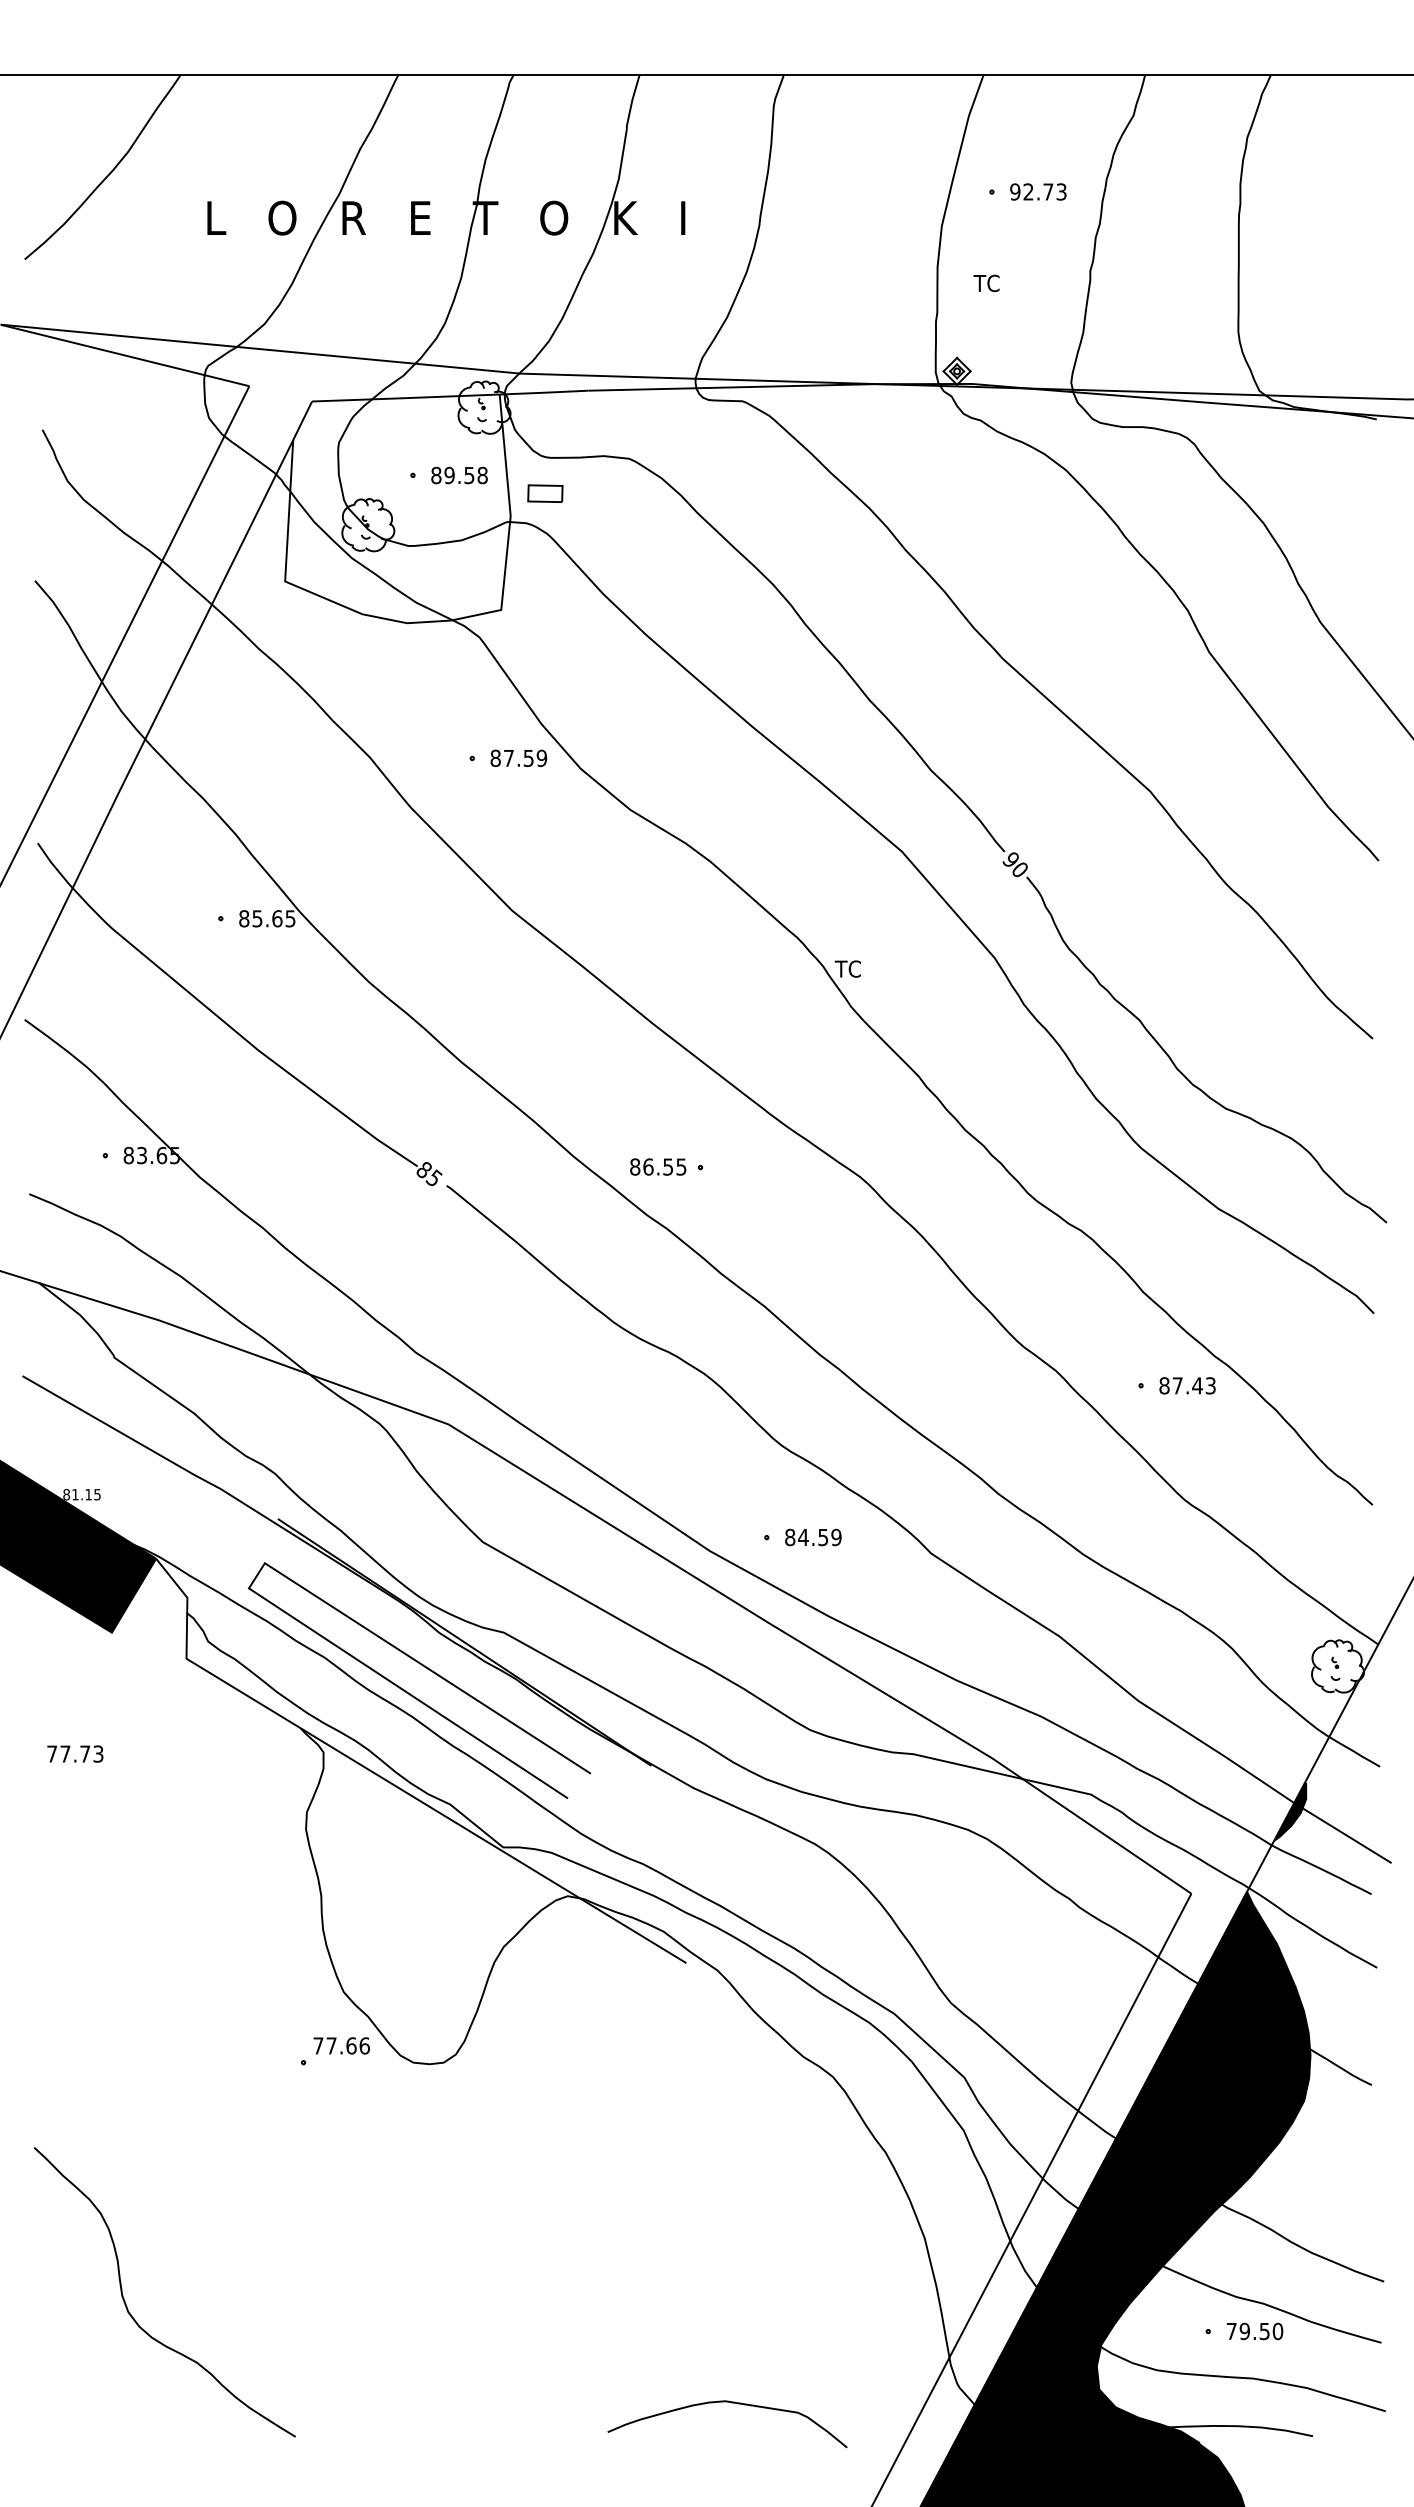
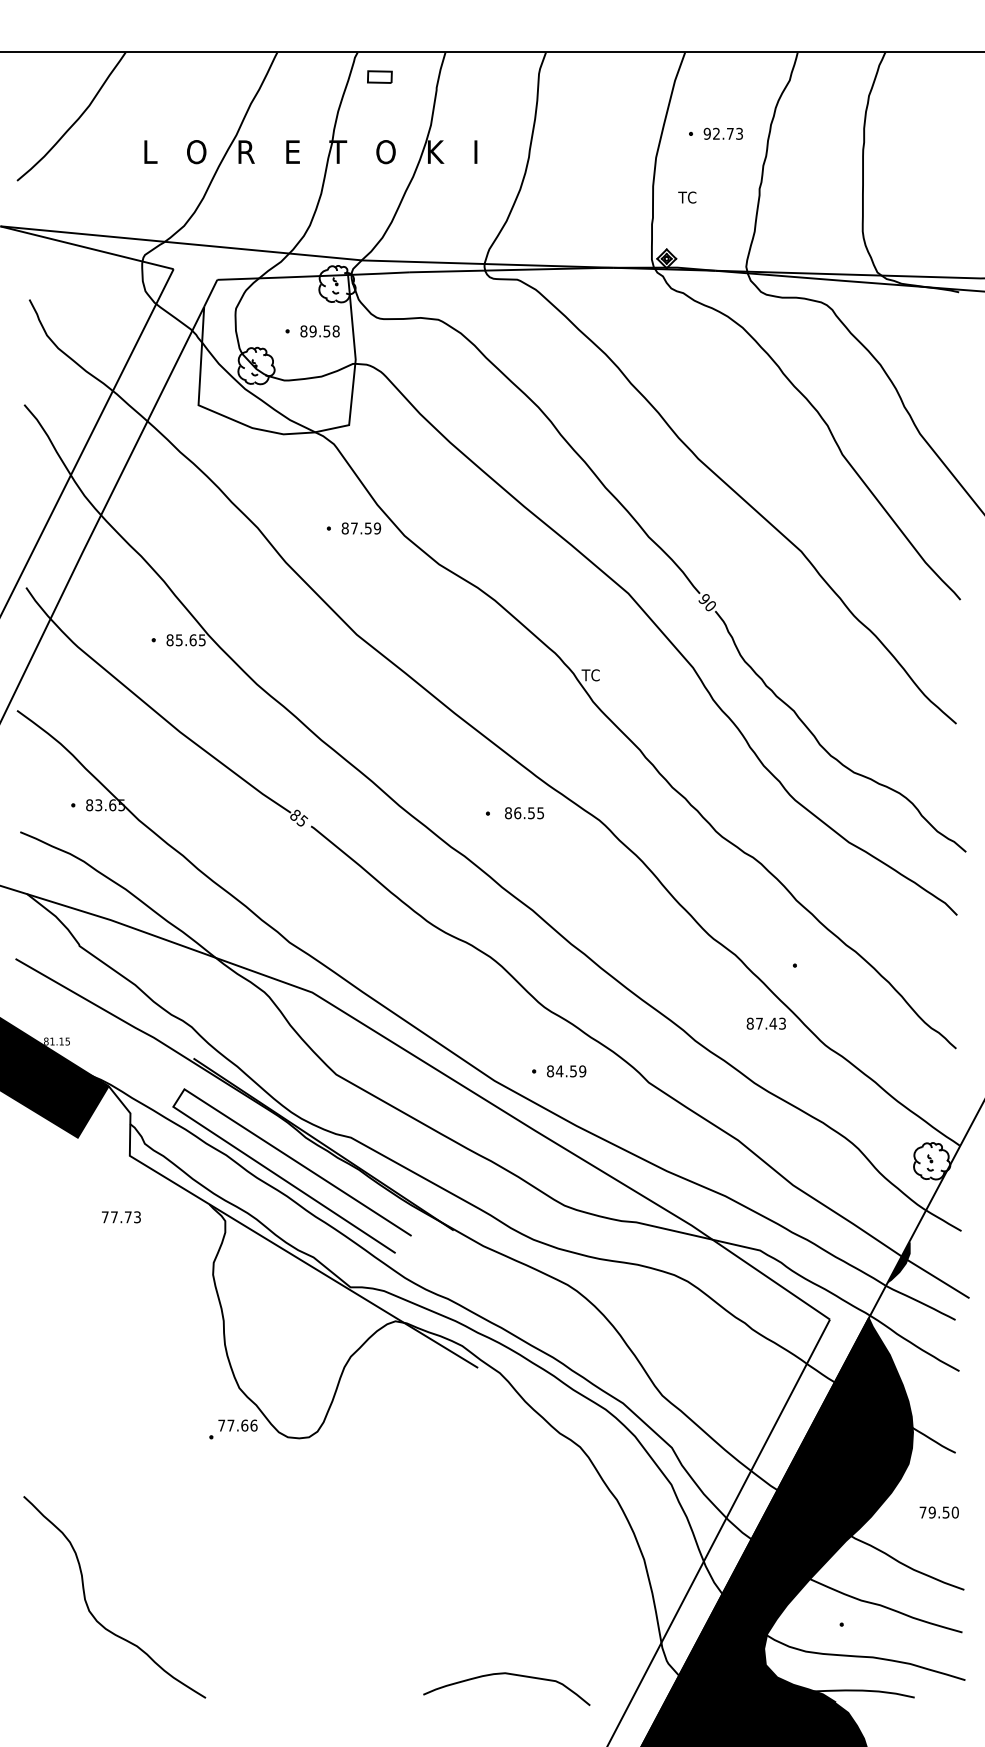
part: (544, 492) -> (379, 76), moved
text: (658, 1167) -> (524, 813), moved
text: (1186, 1385) -> (765, 1023), moved
text: (75, 1754) -> (121, 1217), moved
text: (1253, 2331) -> (938, 1512), moved

